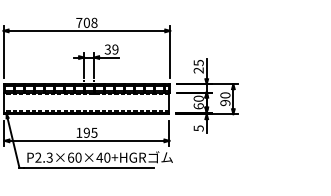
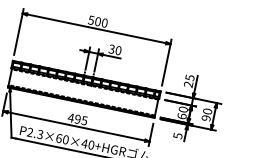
text: (86, 22) -> (97, 21), 708 -> 500
text: (115, 49) -> (118, 50), 39 -> 30
text: (78, 132) -> (70, 117), 195 -> 495

